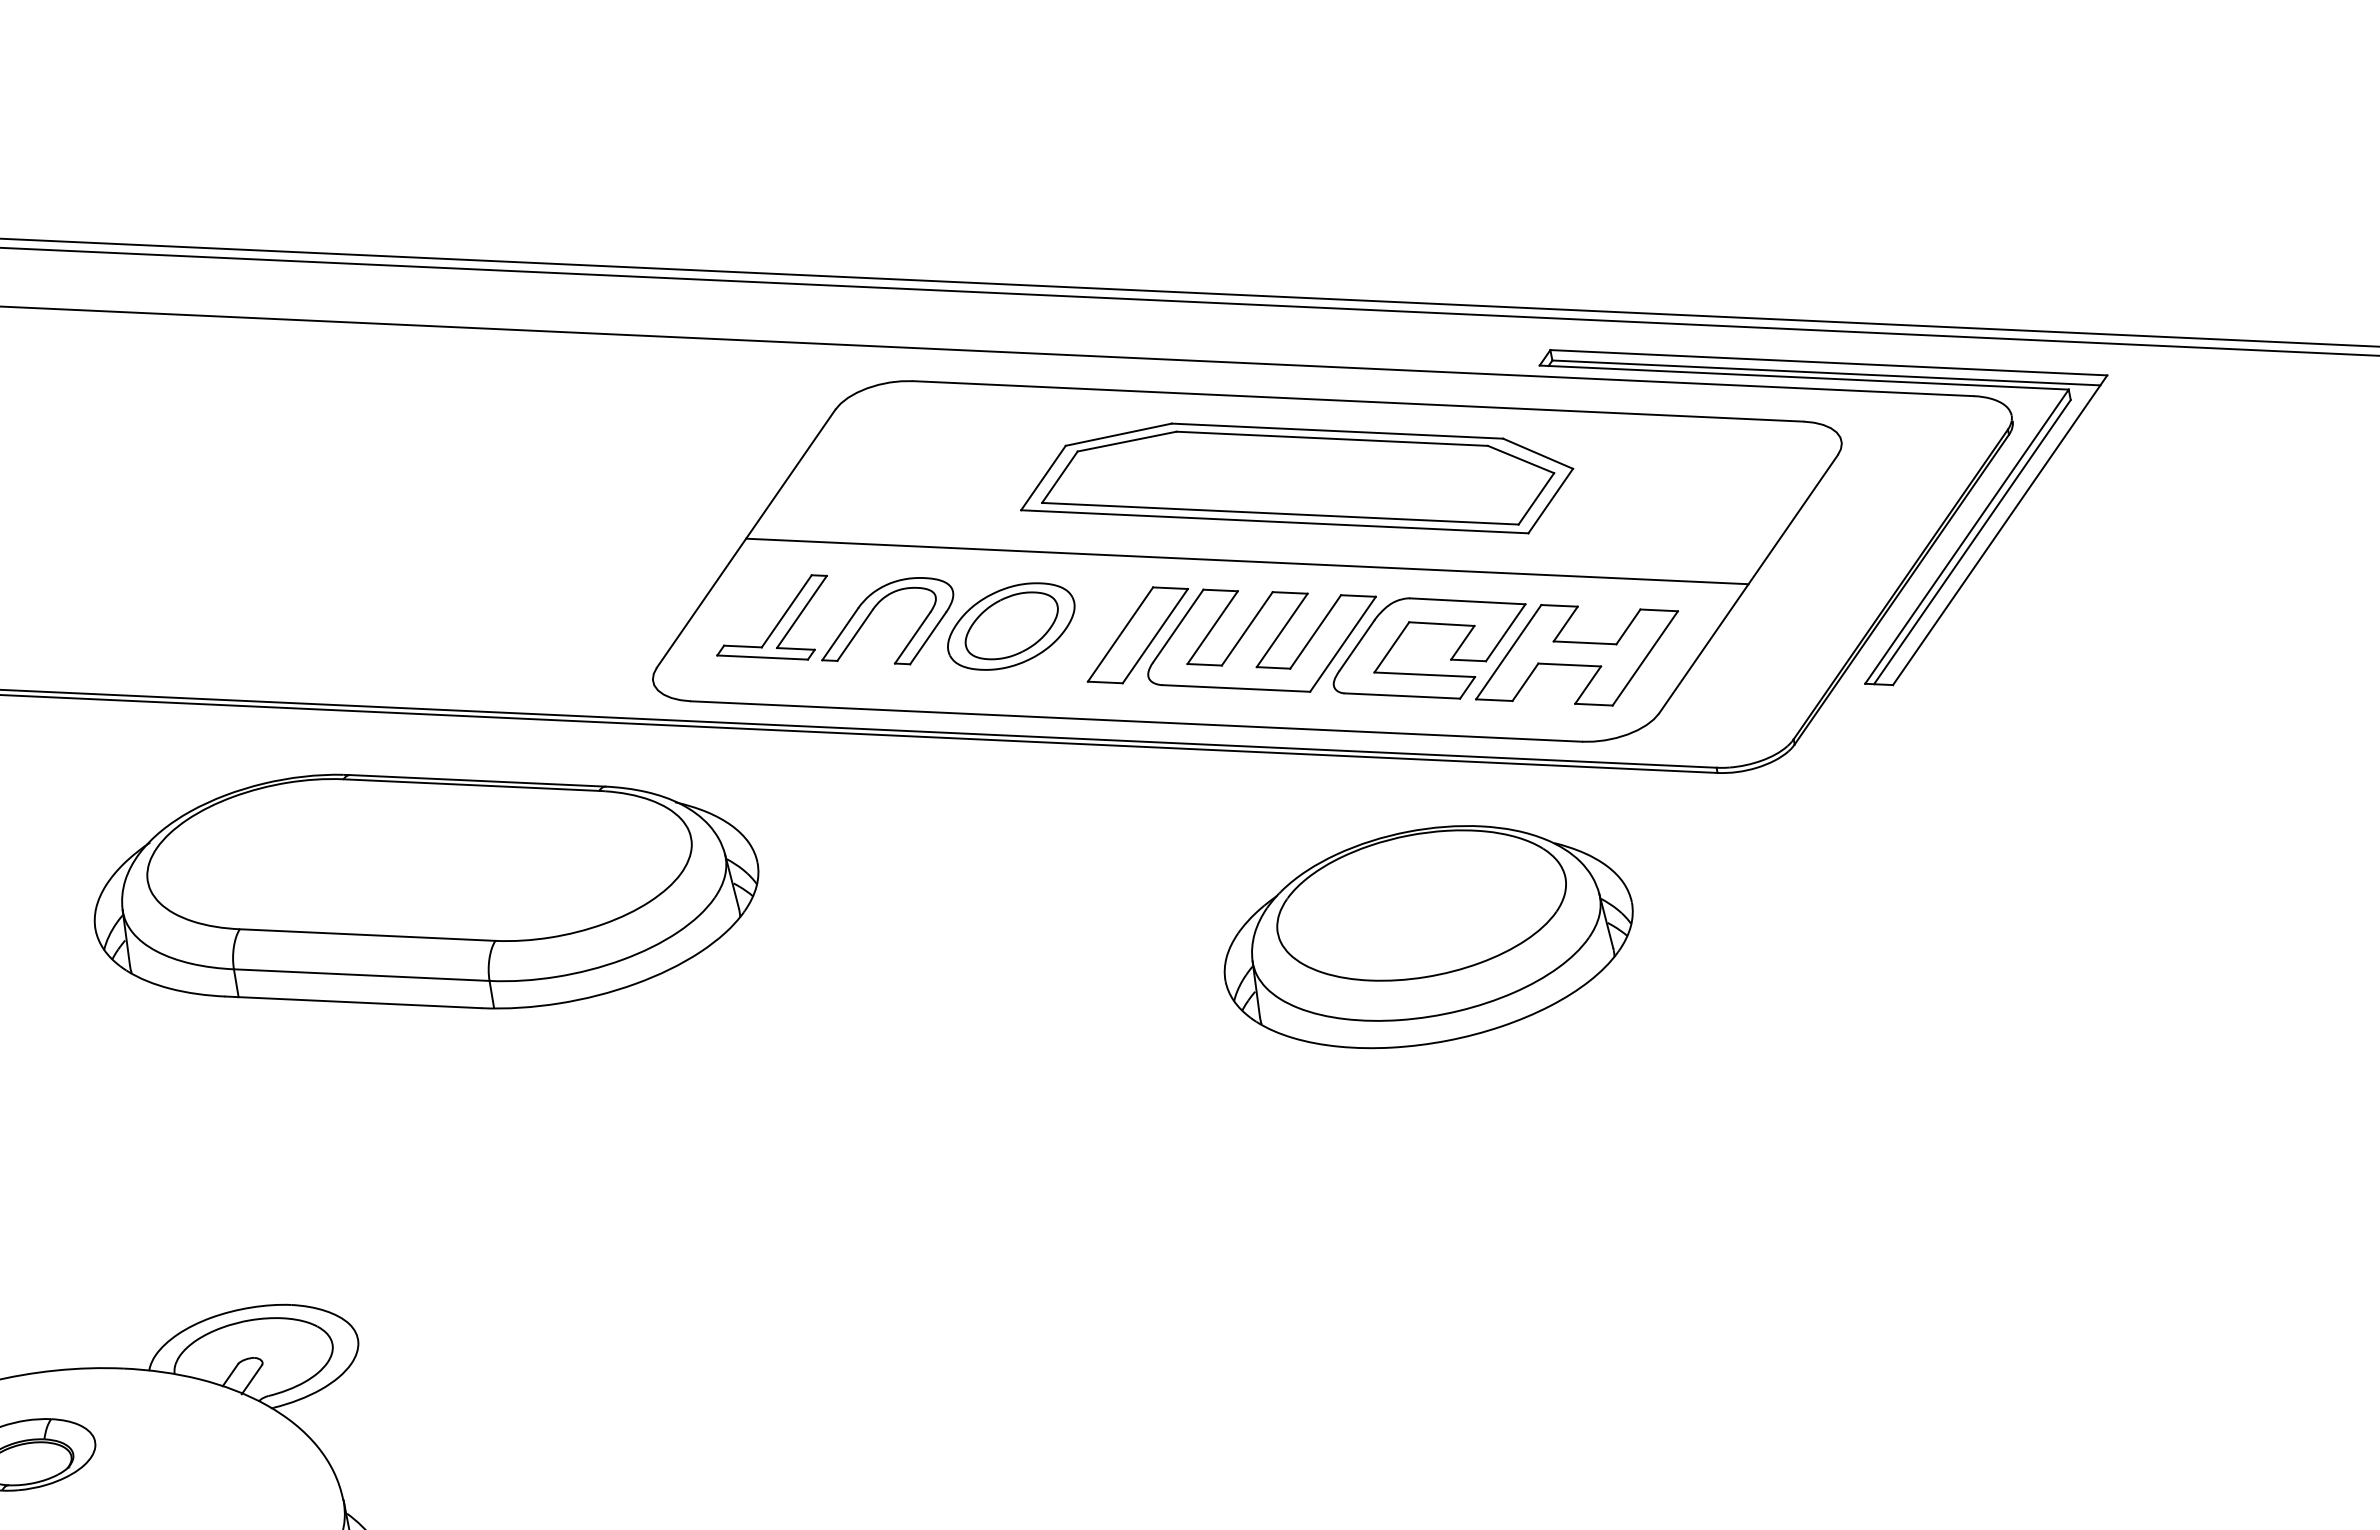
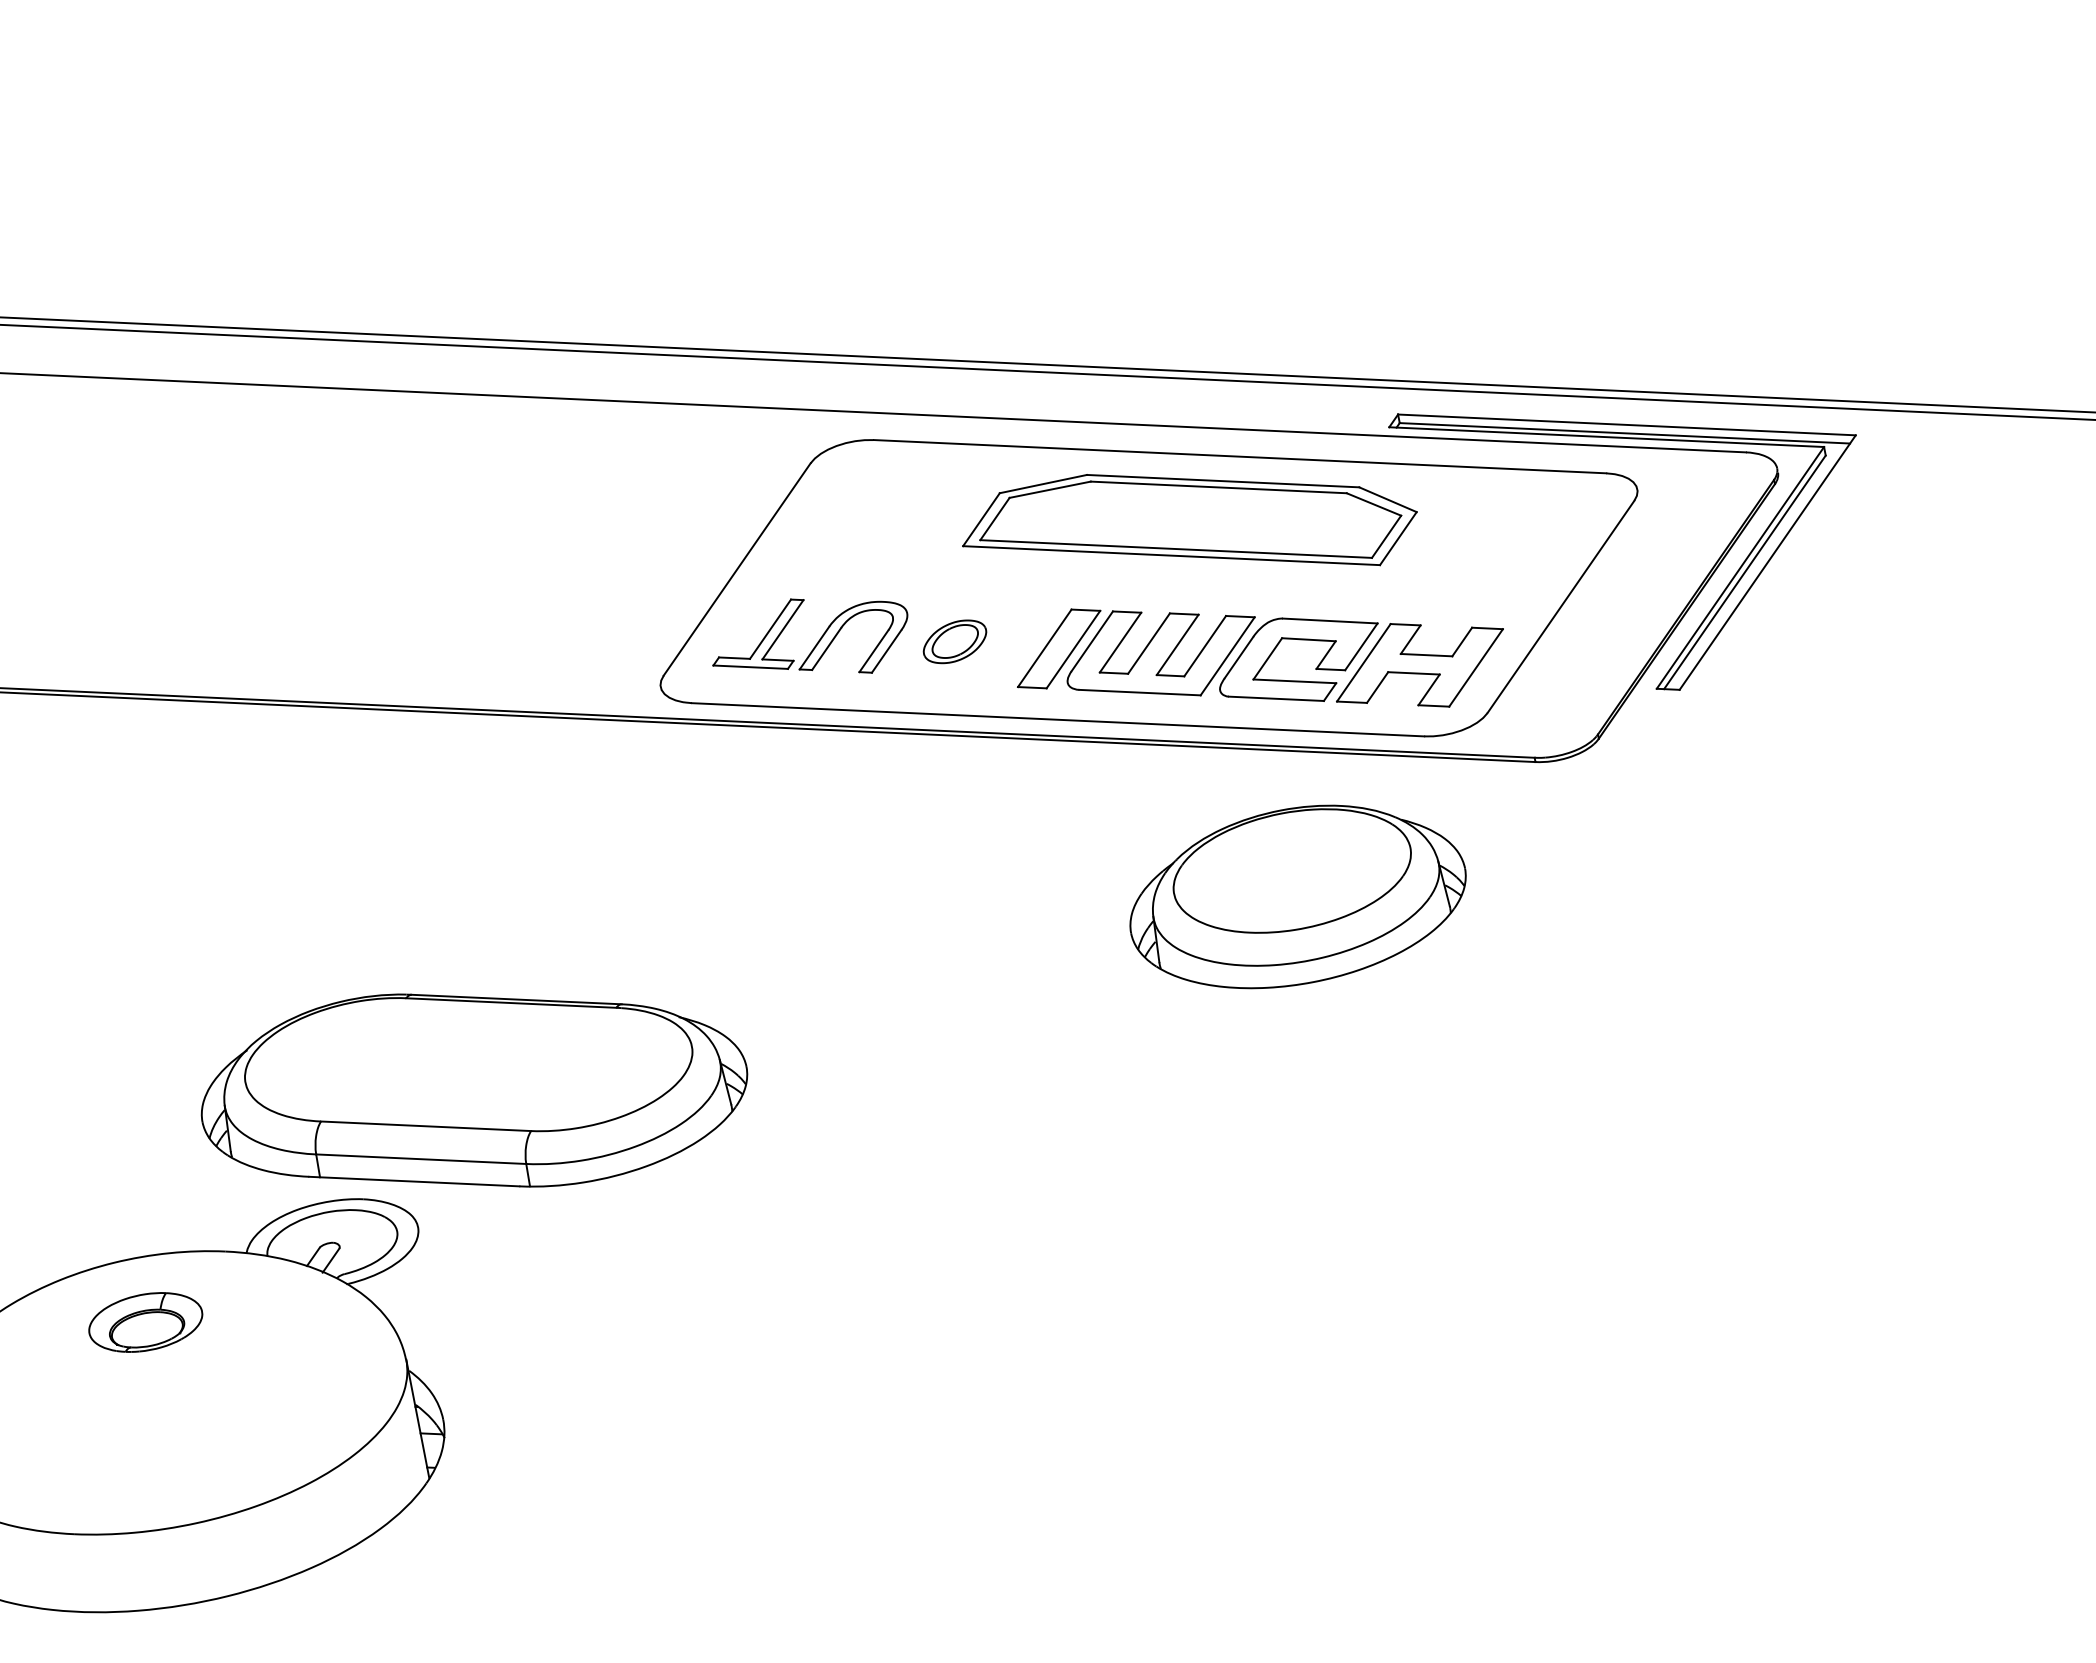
line: (1246, 560) -> (1148, 587), removed
part: (1010, 626) -> (954, 641), size x0.6
part: (426, 891) -> (474, 1090), moved

